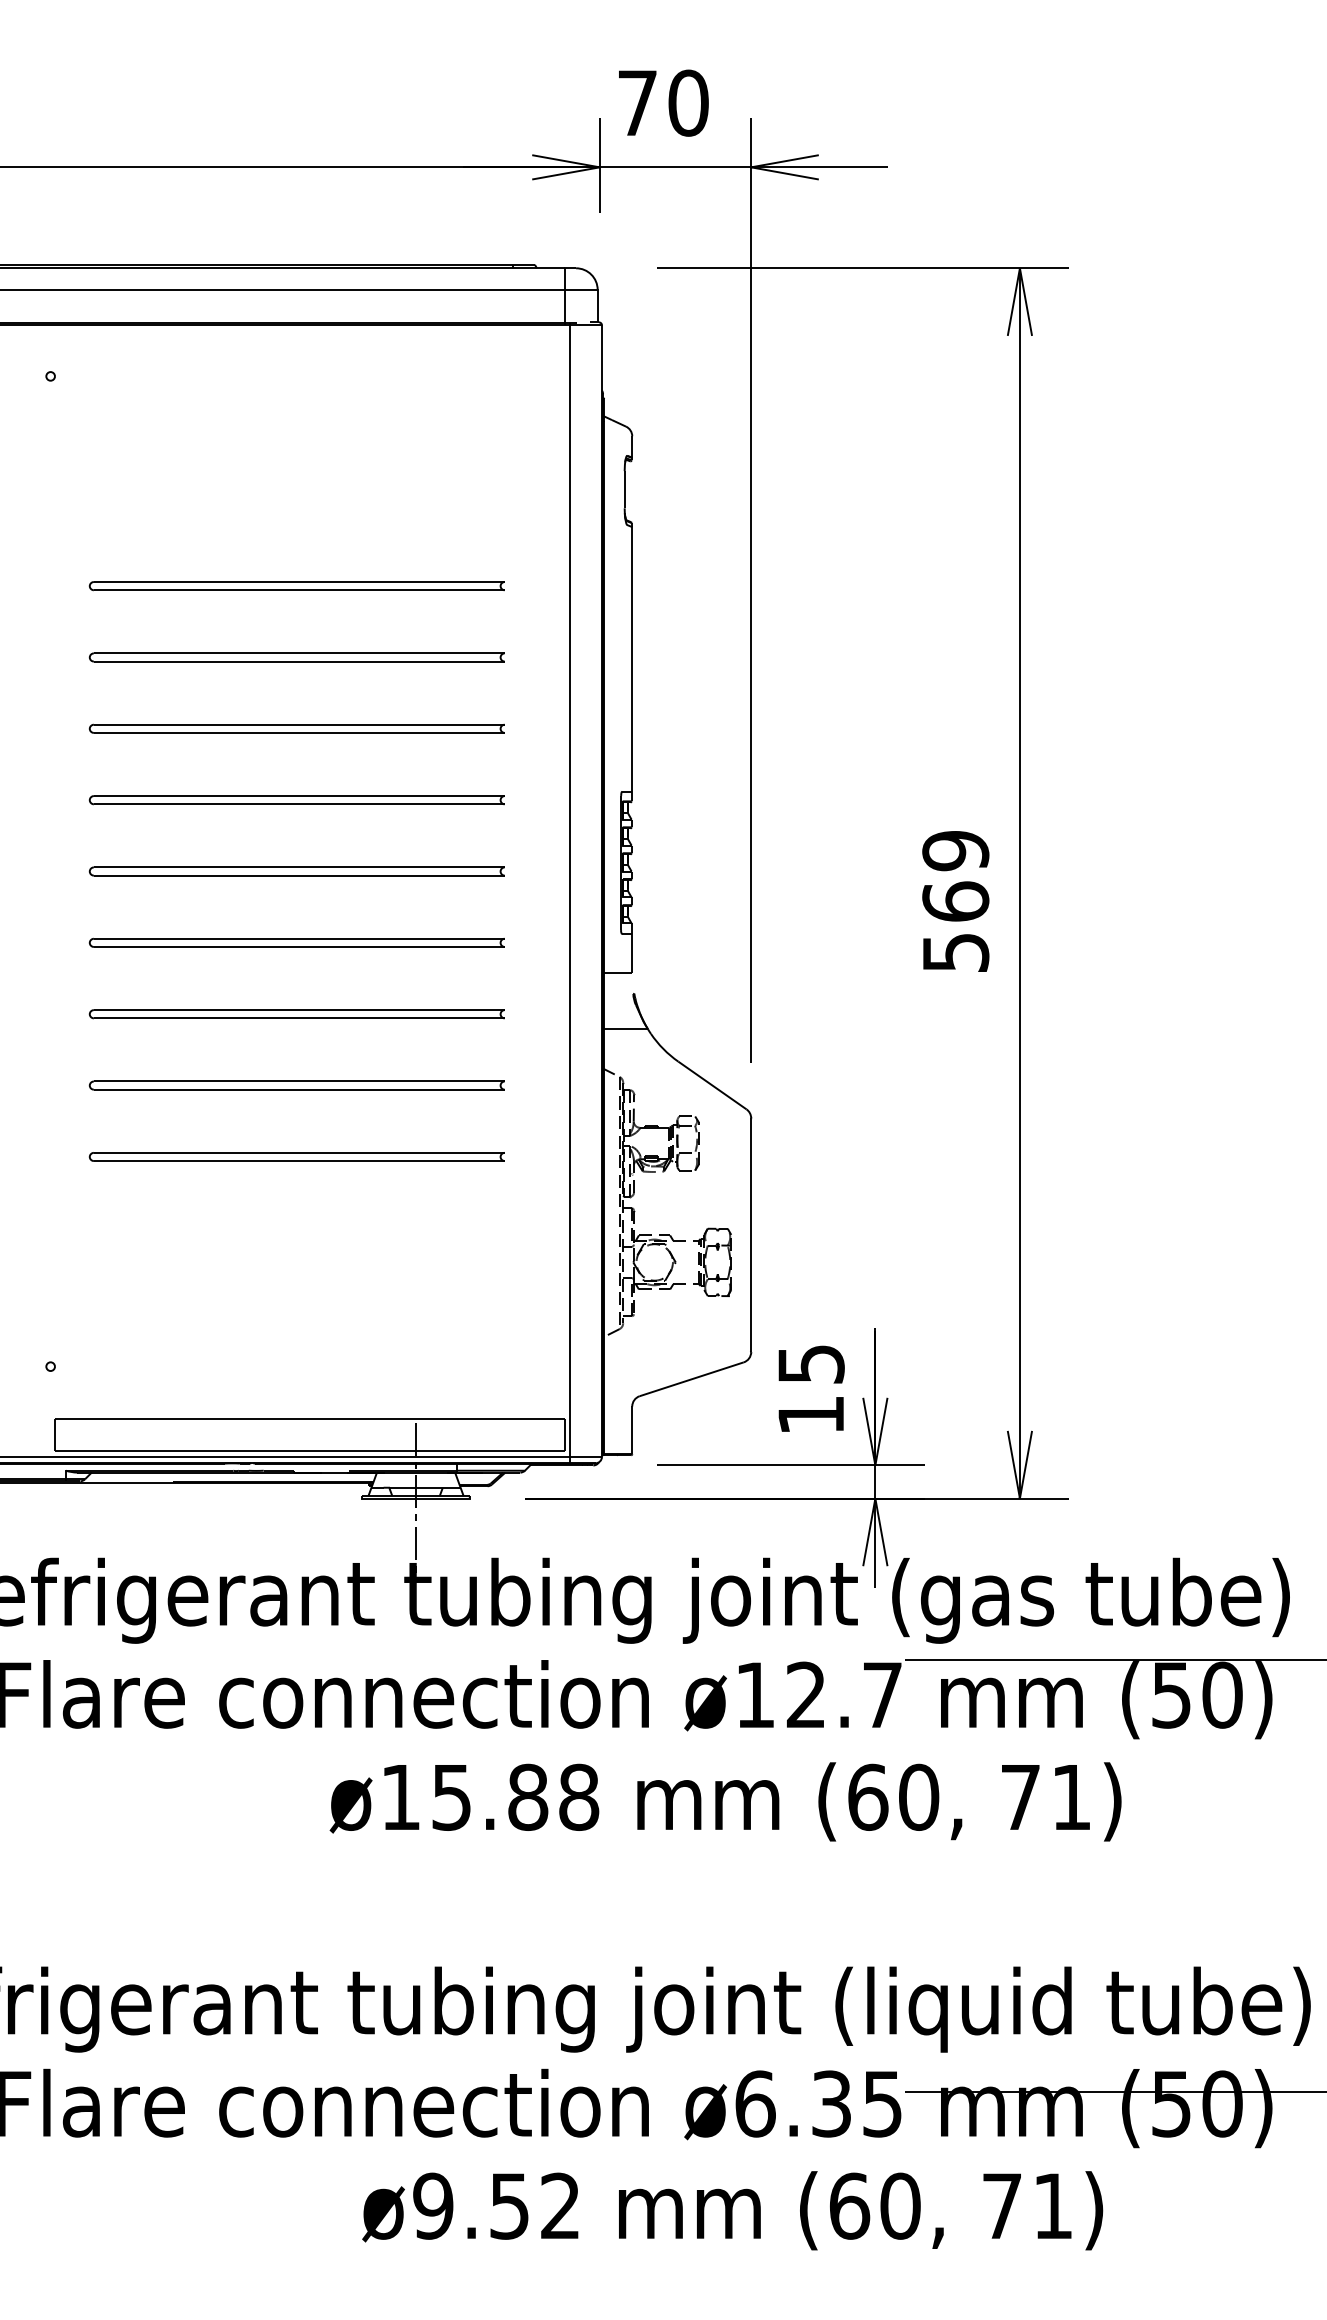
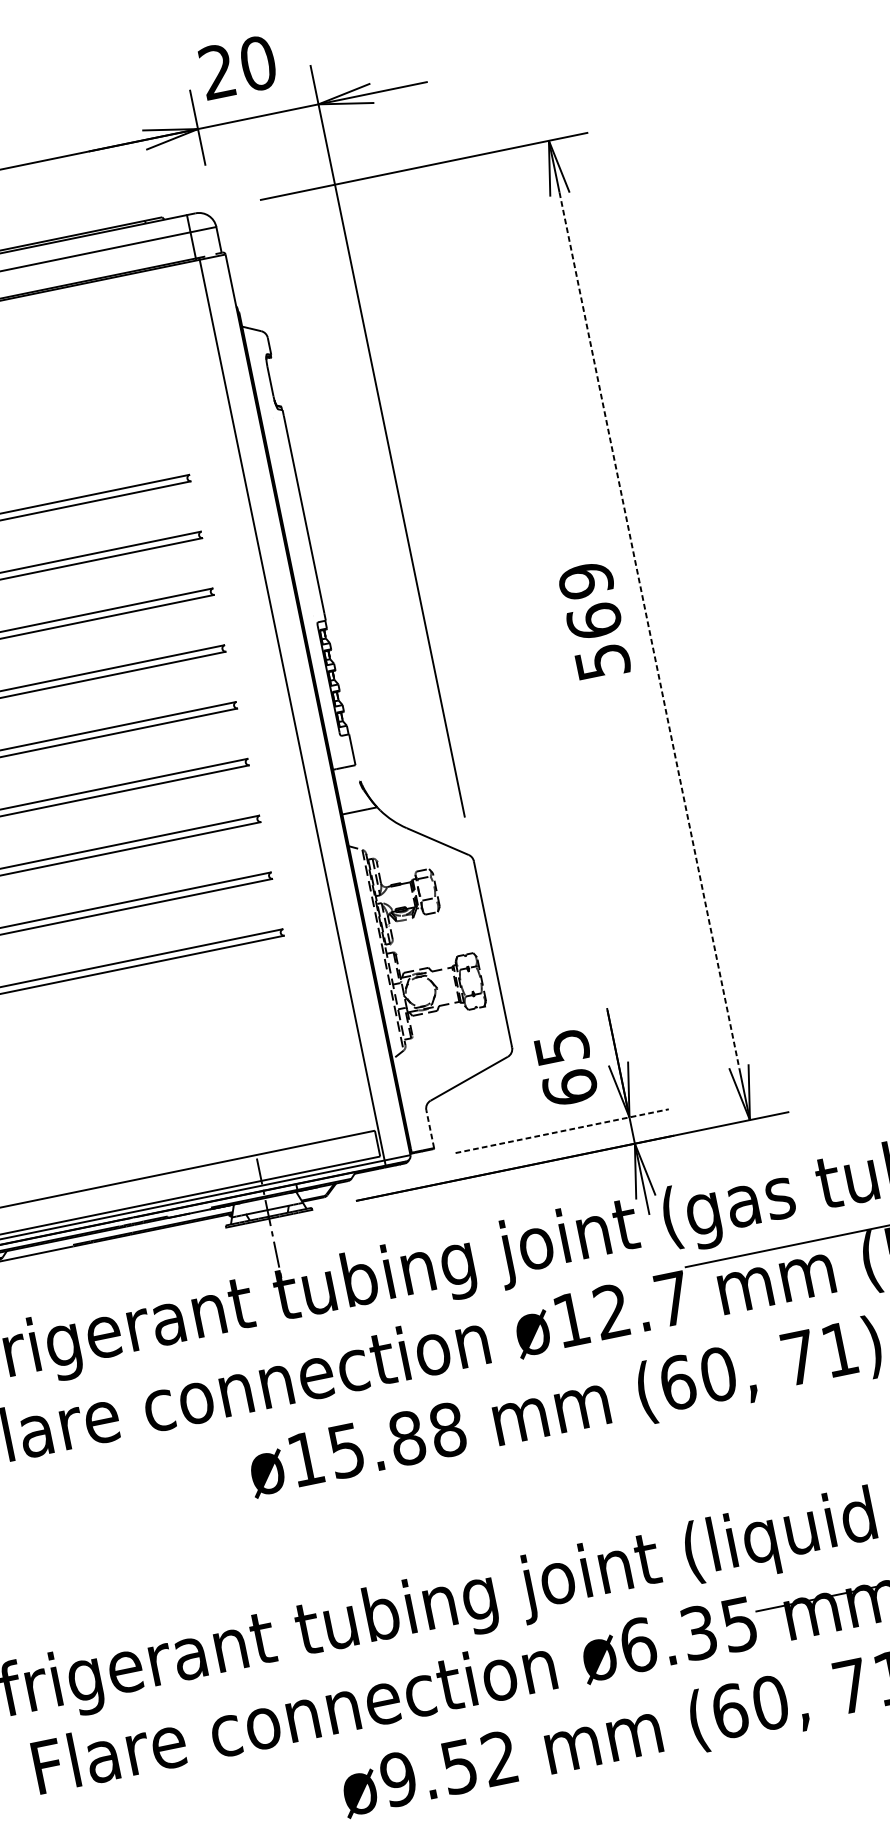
text: (637, 102) -> (217, 71), 70 -> 20
line: (1019, 883) -> (649, 630), solid -> dashed
text: (955, 901) -> (594, 621), moved
text: (810, 1414) -> (569, 1087), 15 -> 65
line: (632, 1430) -> (430, 1129), solid -> dashed
line: (790, 1465) -> (561, 1131), solid -> dashed

